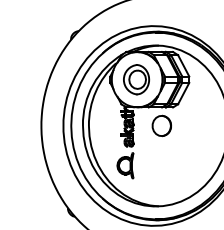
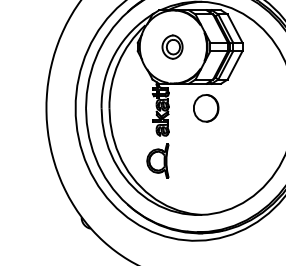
part: (136, 79) -> (172, 46), size x0.6

